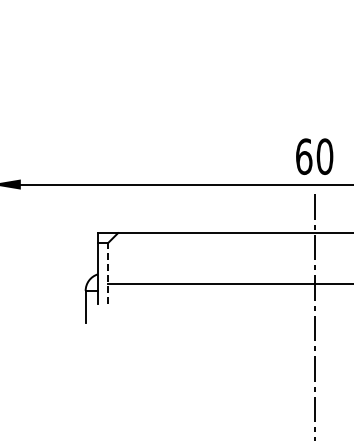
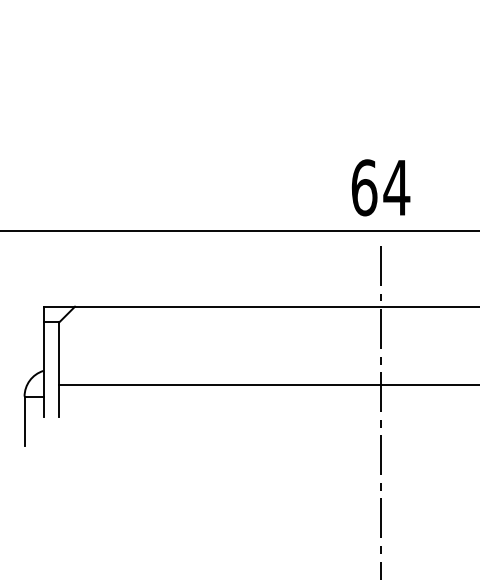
text: (324, 156) -> (396, 187), 60 -> 64
line: (107, 273) -> (58, 369), dashed -> solid

